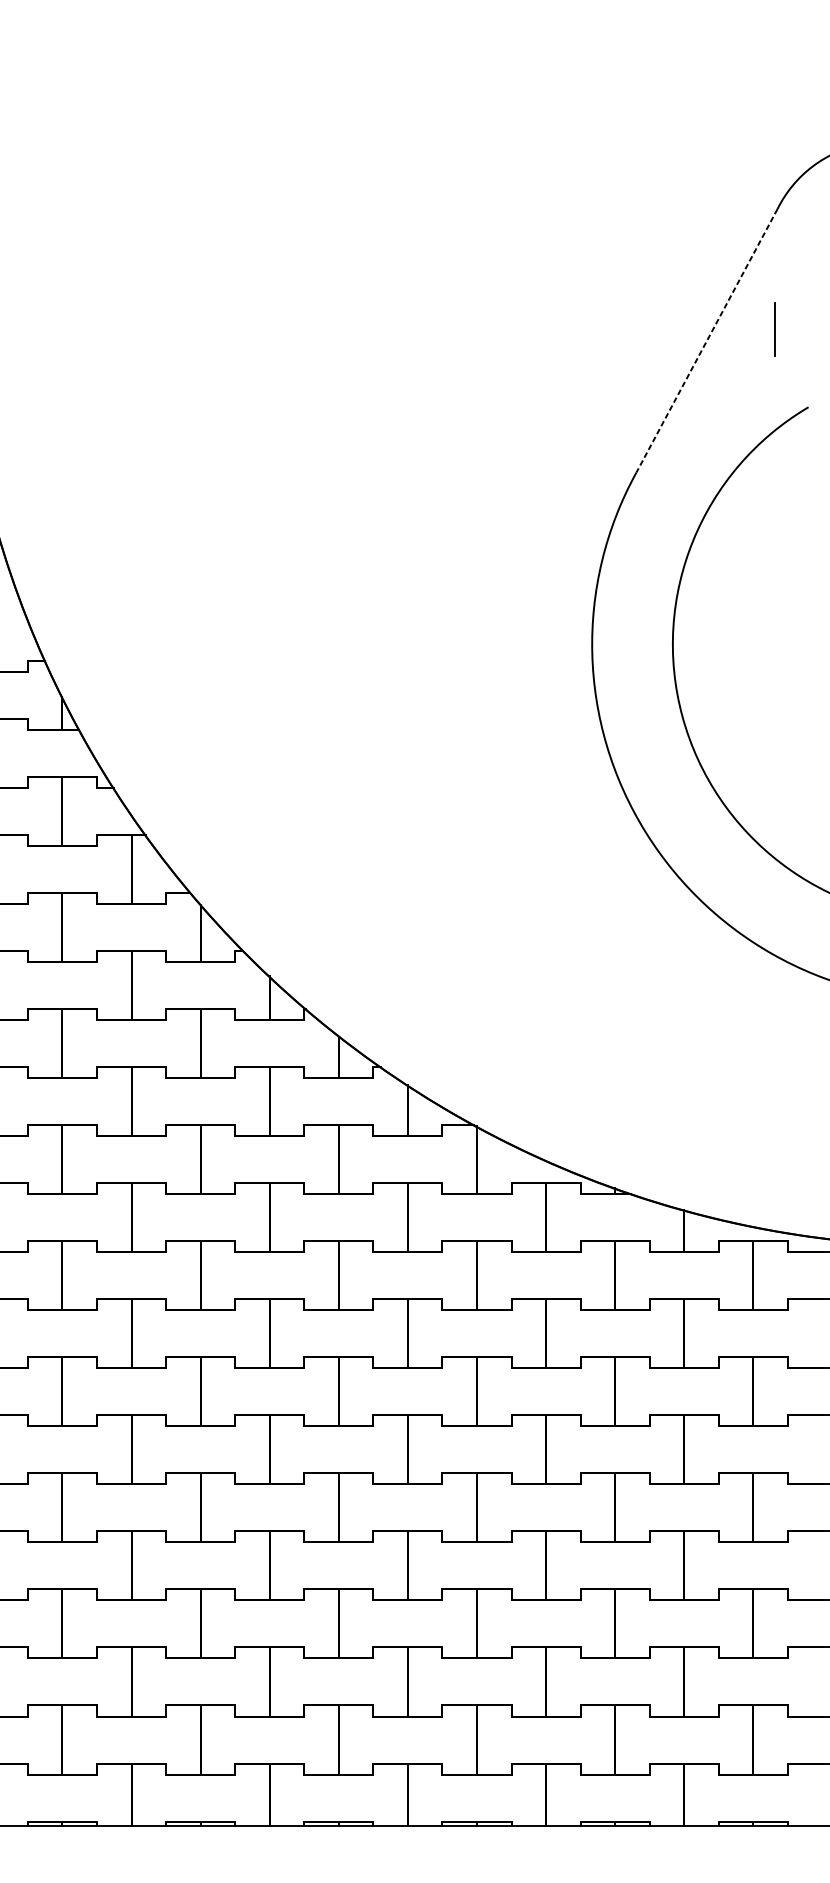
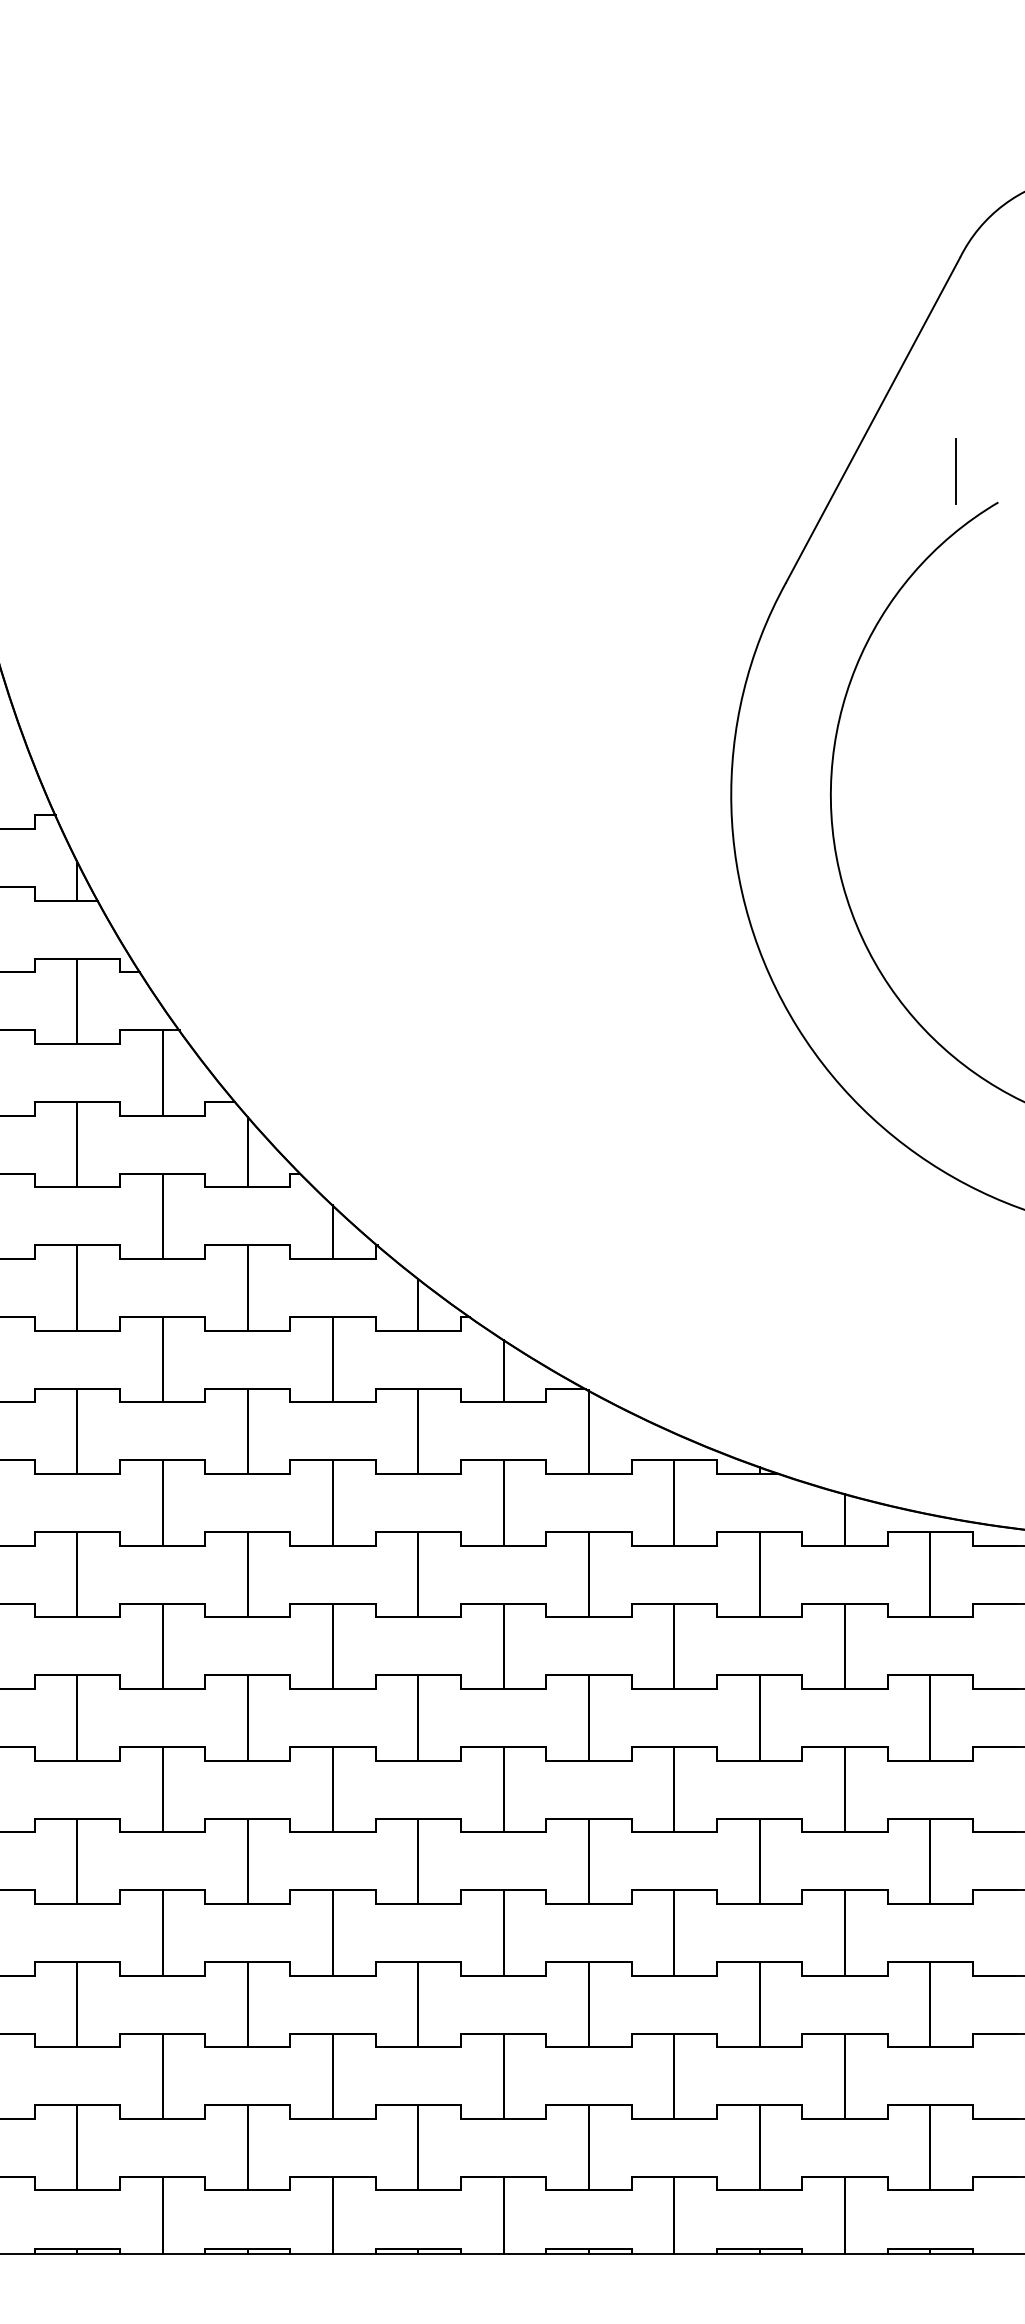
line: (773, 329) -> (955, 471), moved
line: (706, 340) -> (872, 420), dashed -> solid

